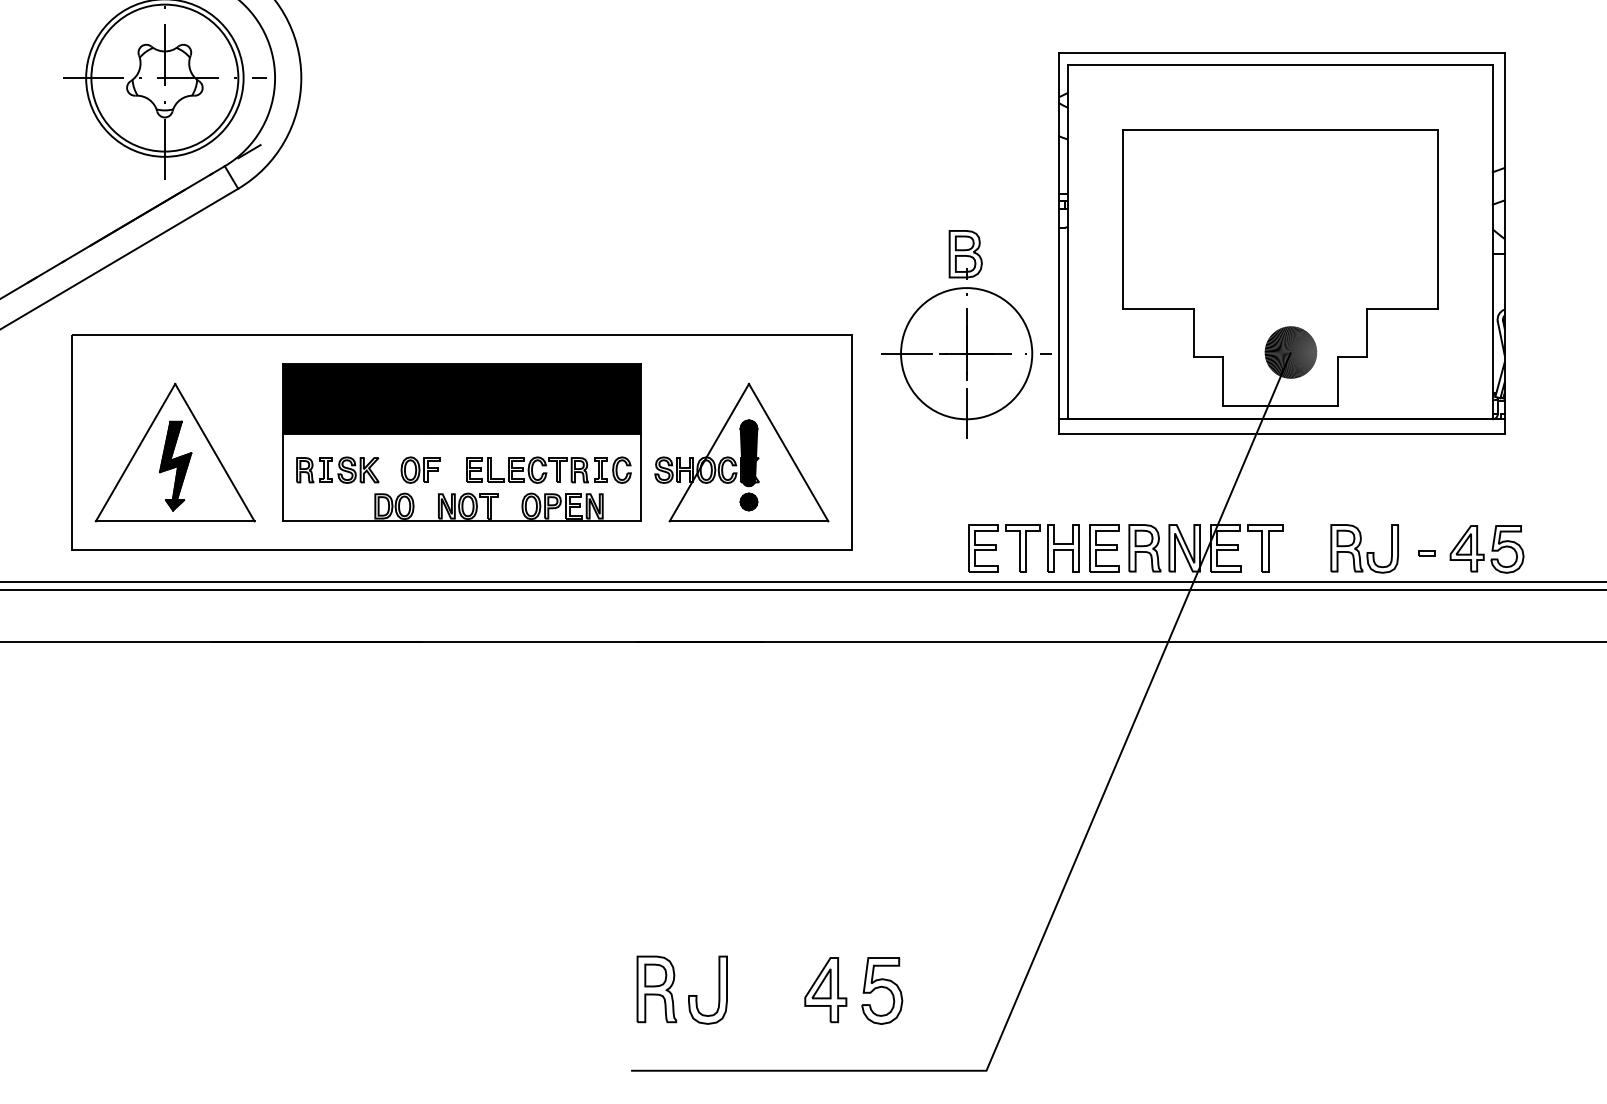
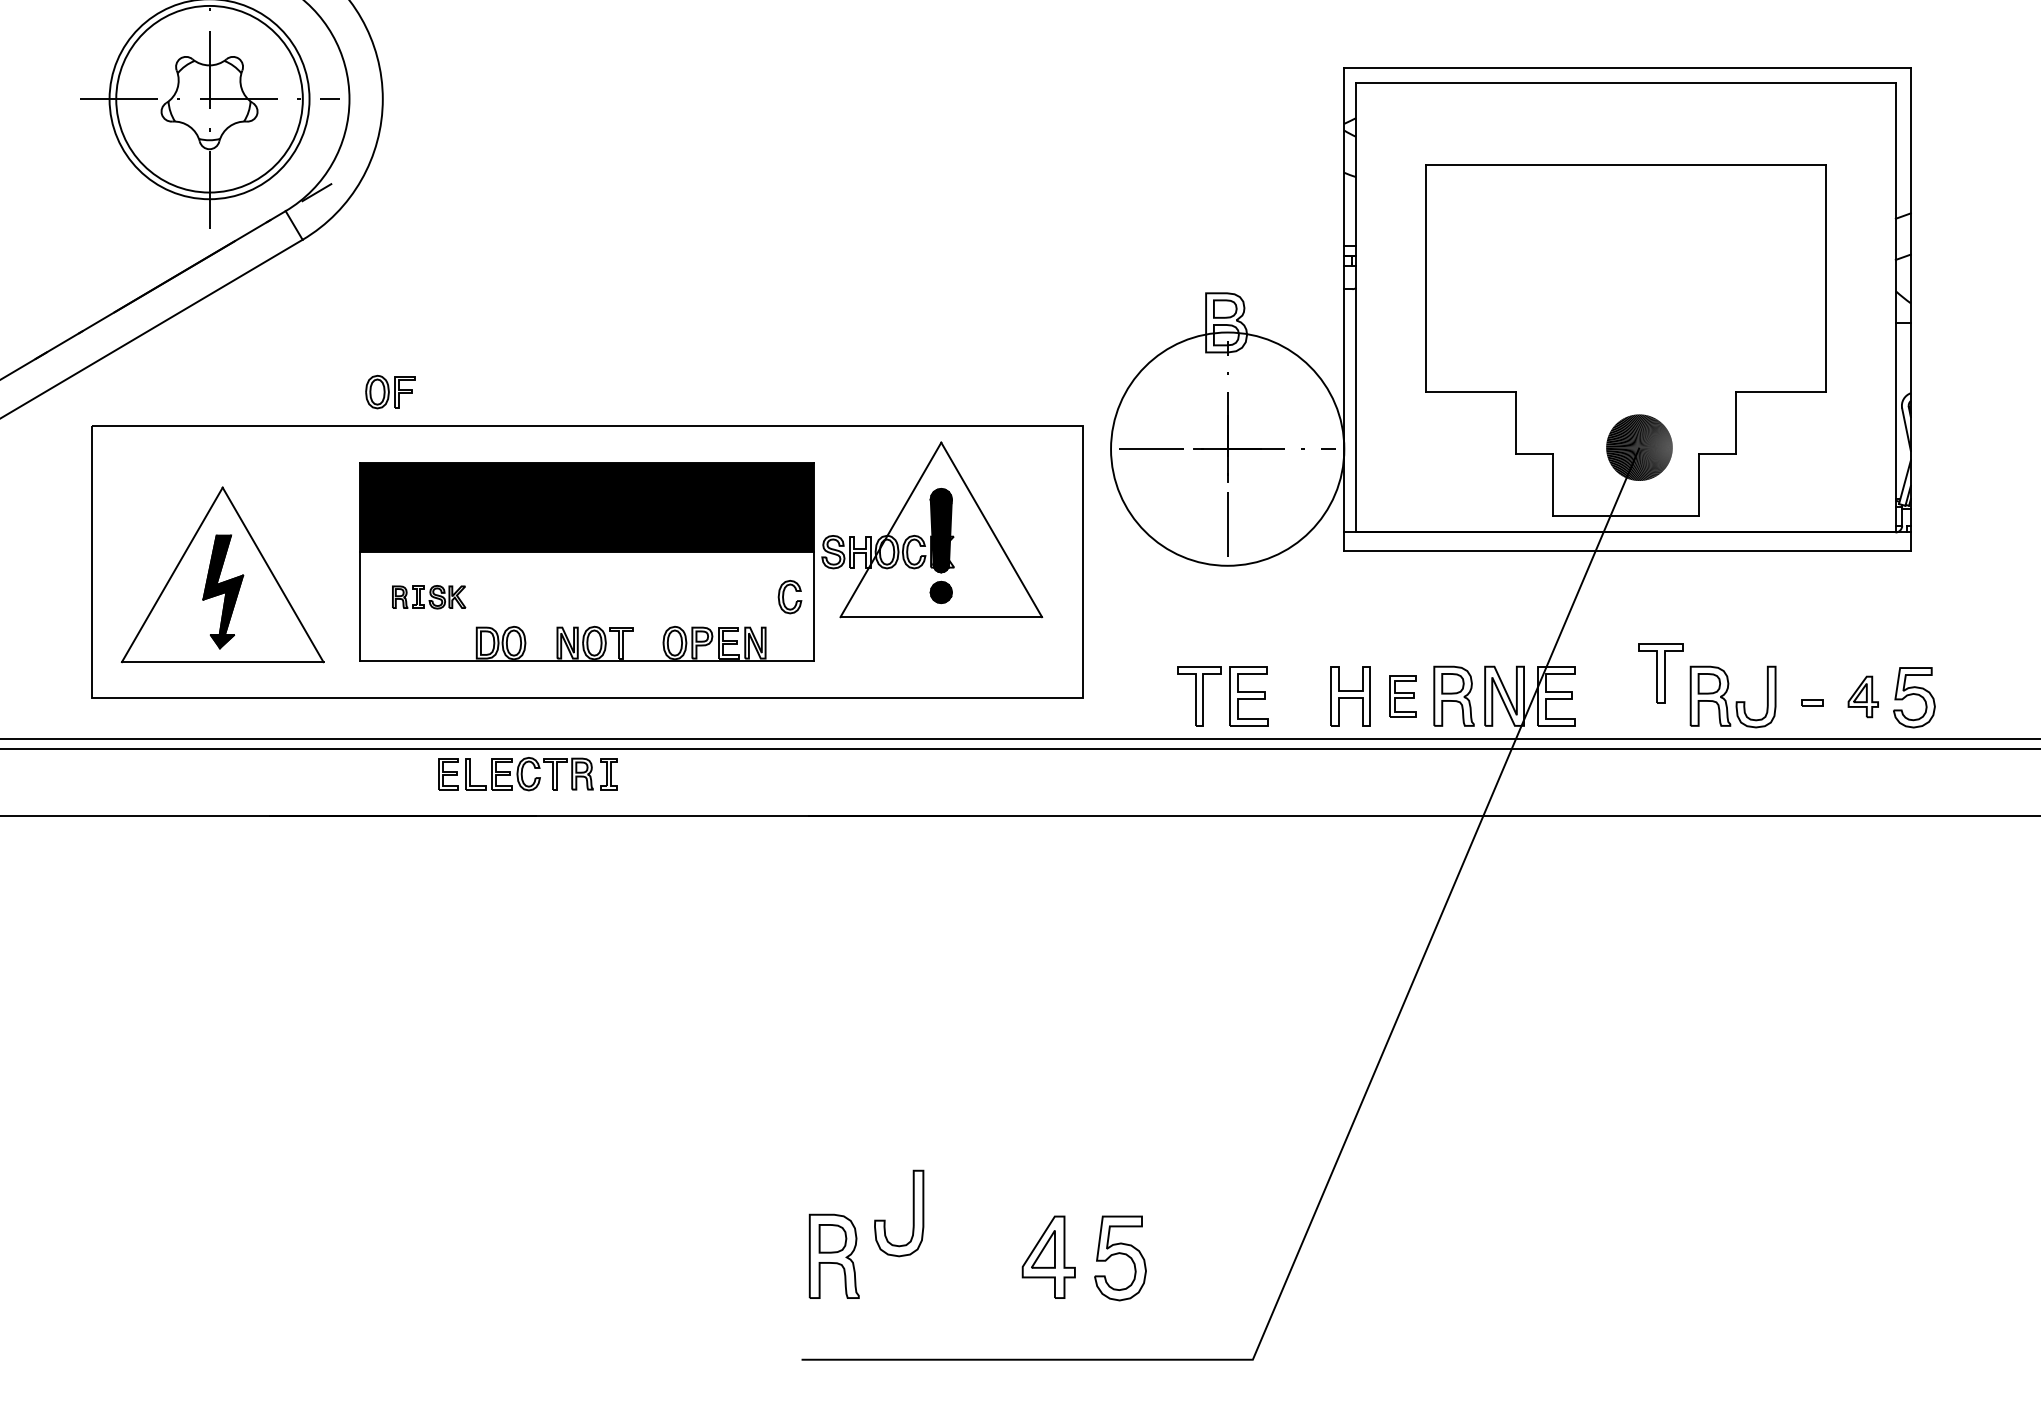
circle: (966, 353) -> (1227, 448), size x1.4
part: (742, 452) -> (932, 529), moved
part: (420, 469) -> (390, 391), moved
part: (337, 470) -> (428, 597), size x0.7
part: (536, 470) -> (527, 774), moved
part: (1023, 548) -> (1199, 696), moved
part: (1104, 548) -> (1402, 696), size x0.7
part: (1264, 548) -> (1660, 673), moved
part: (1467, 548) -> (1863, 696), size x0.7
part: (718, 990) -> (912, 1213), moved

